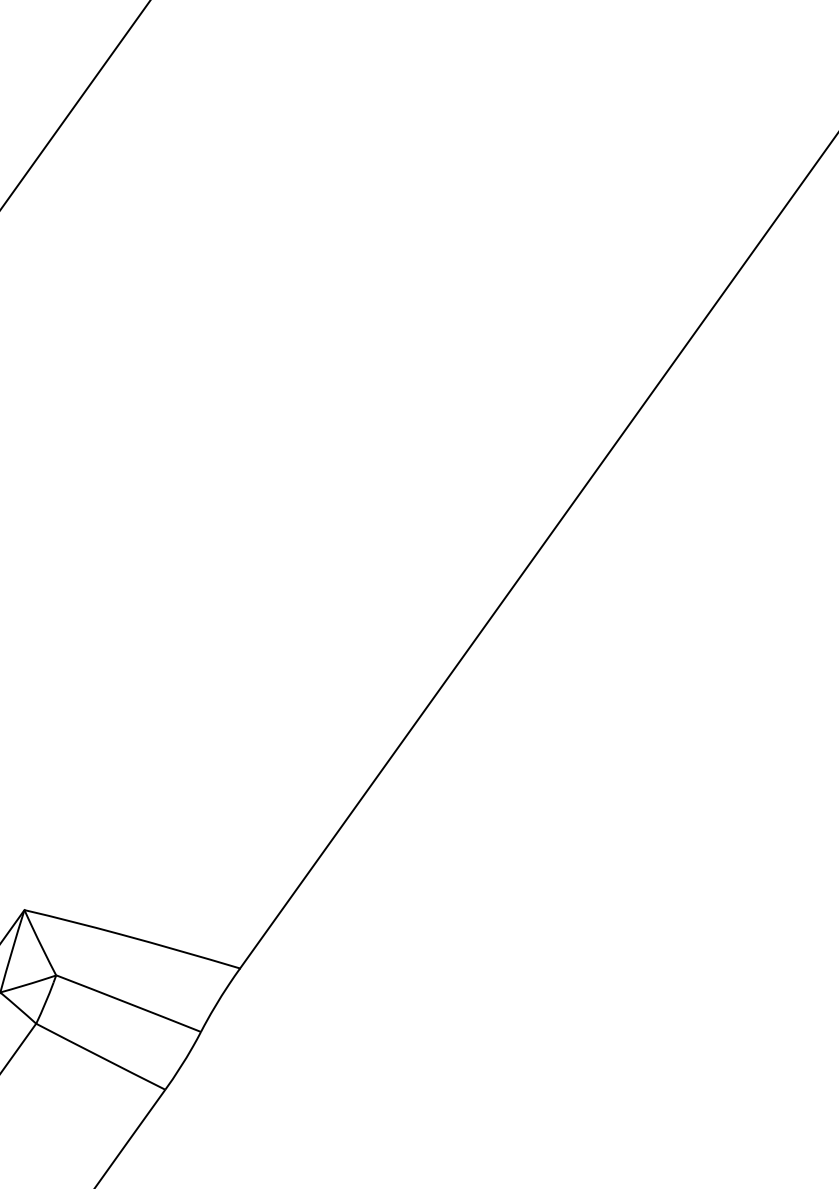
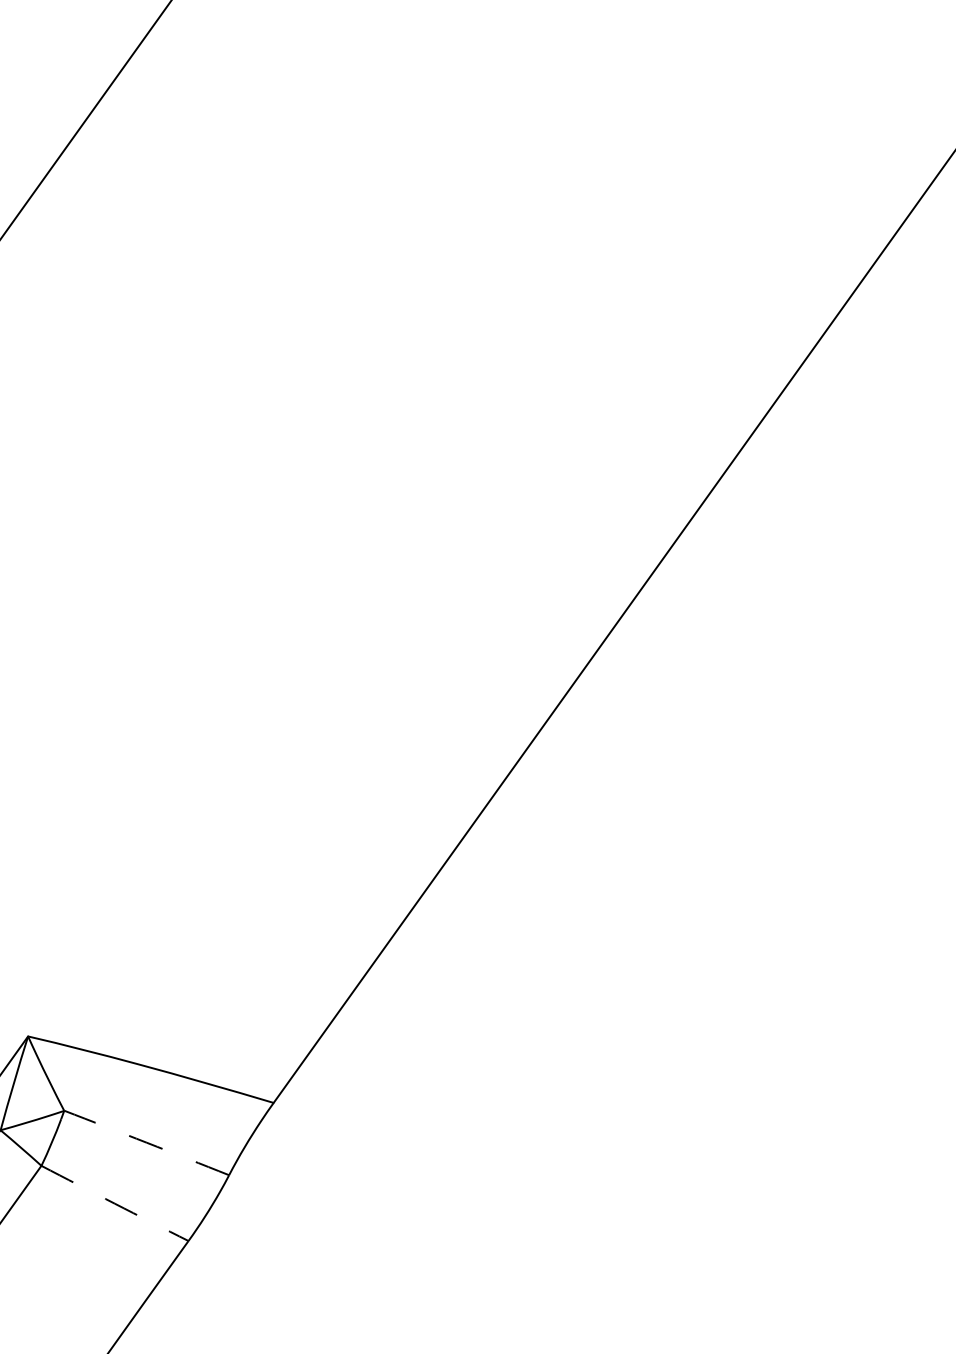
arc: (128, 1003) -> (146, 1142), solid -> dashed
arc: (100, 1056) -> (114, 1203), solid -> dashed

